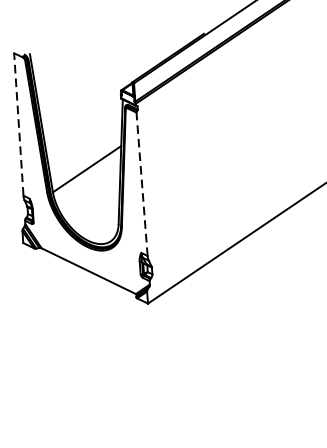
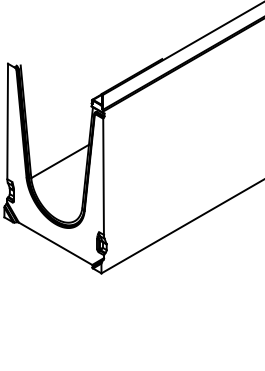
line: (18, 124) -> (7, 121), dashed -> solid
line: (141, 183) -> (103, 176), dashed -> solid

